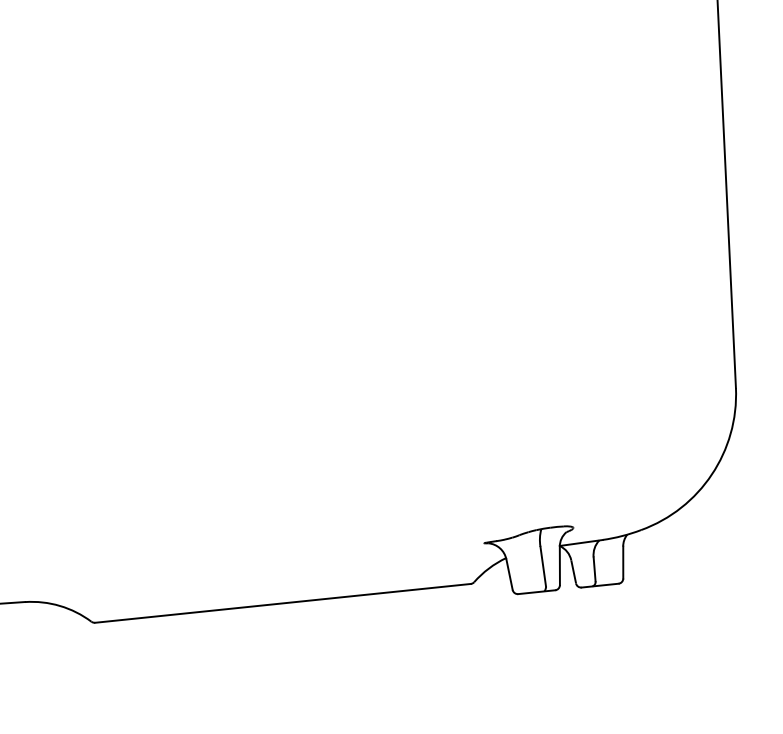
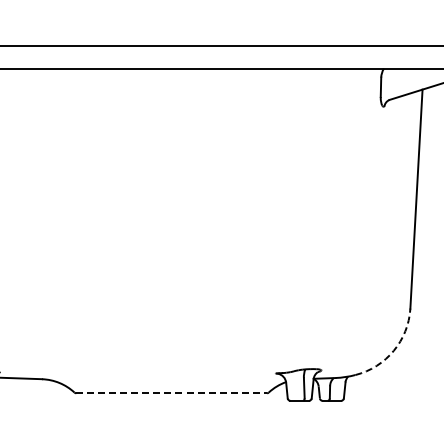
arc: (711, 473) -> (393, 350), solid -> dashed
line: (284, 603) -> (172, 393), solid -> dashed

